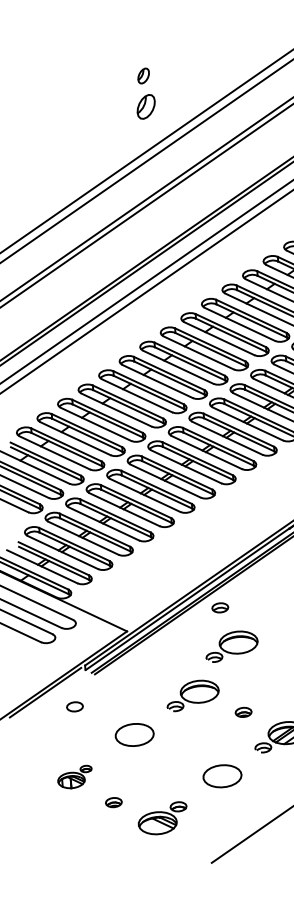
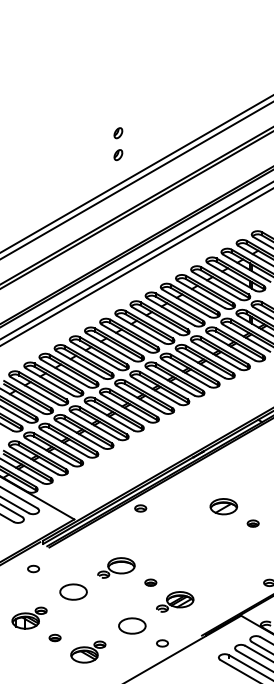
part: (146, 107) -> (118, 155), size x0.62
part: (231, 645) -> (146, 535), removed
part: (74, 776) -> (29, 617), size x1.43
part: (267, 797) -> (162, 643), added

